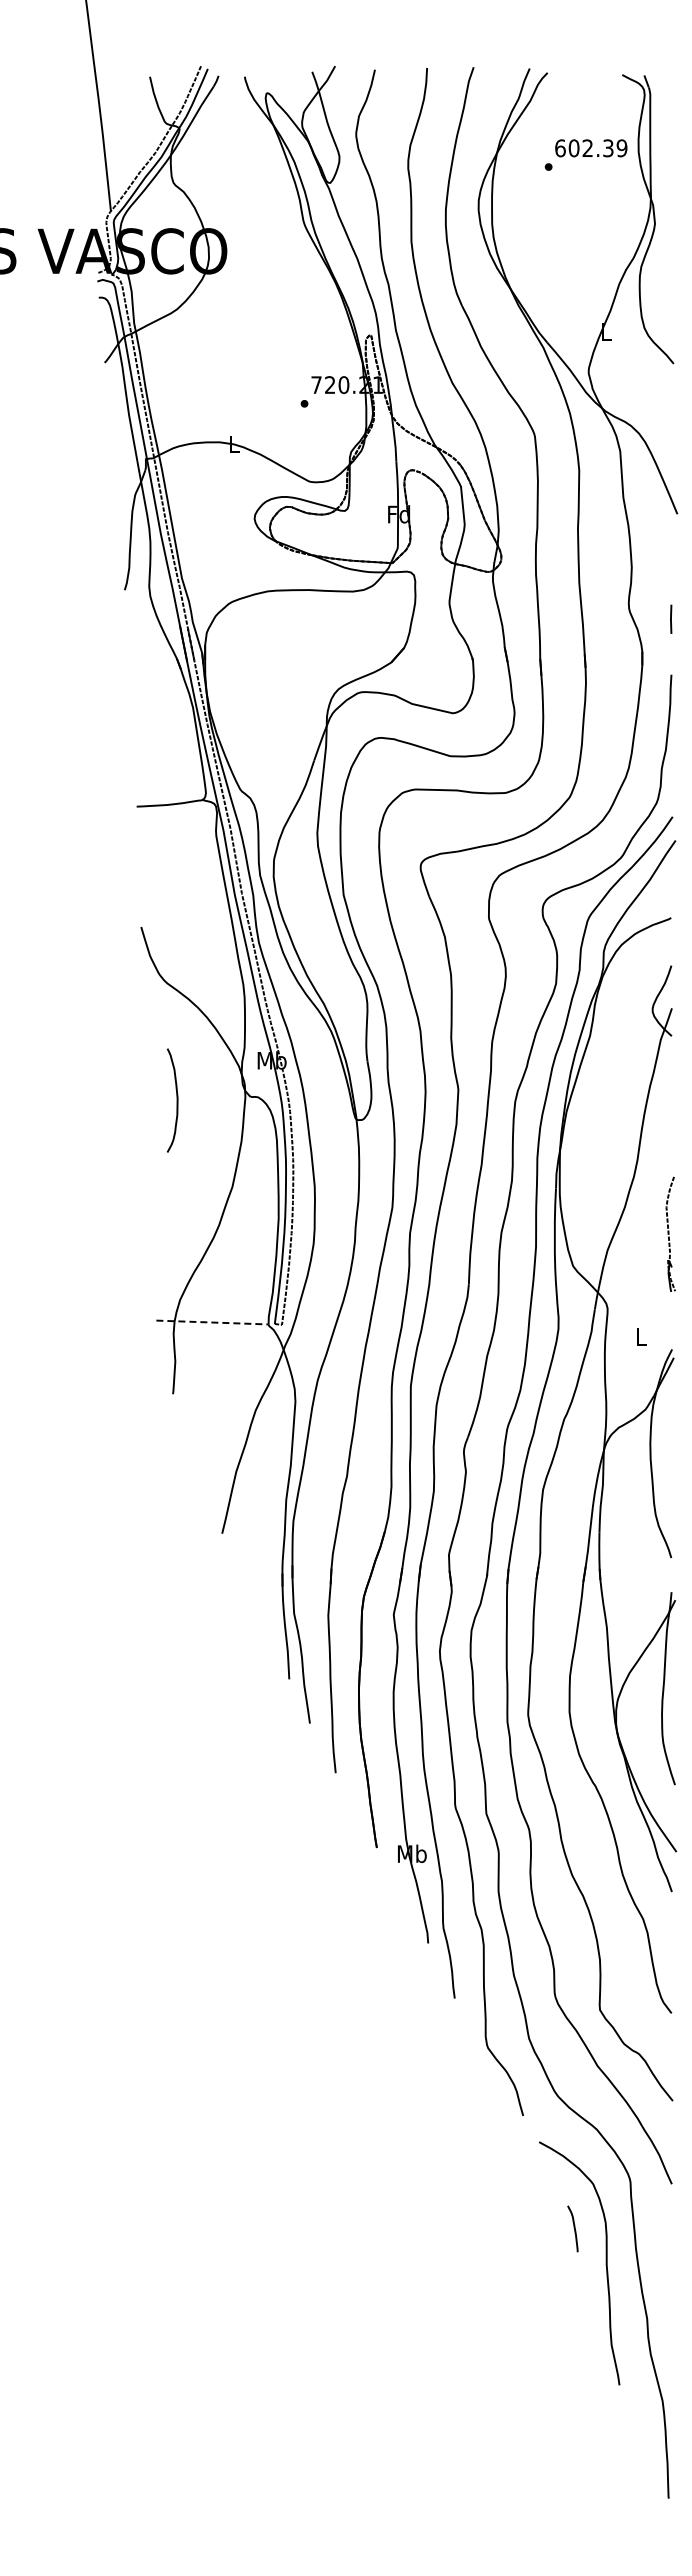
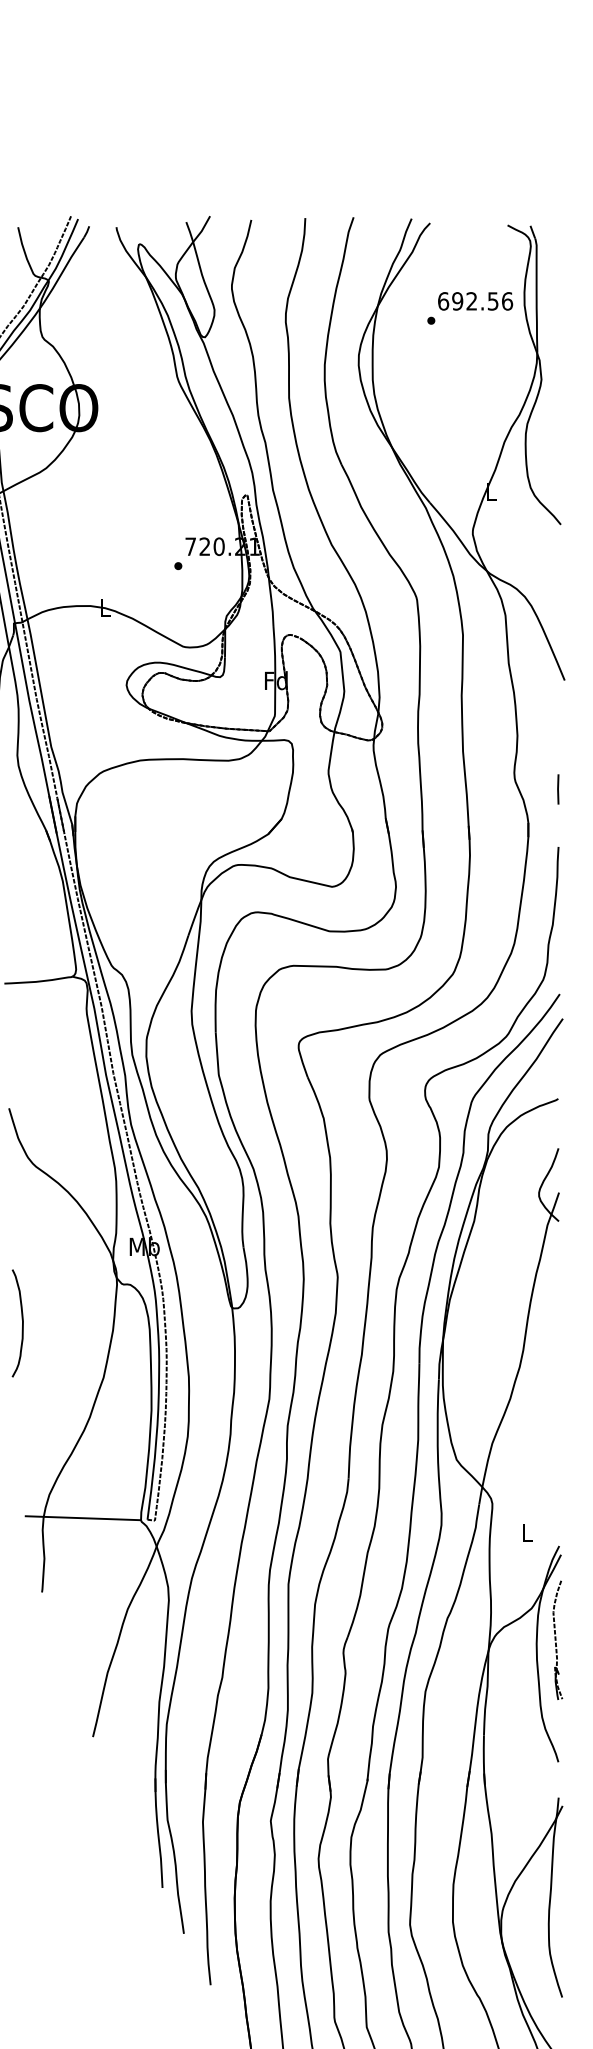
text: (597, 148) -> (481, 301), 602.39 -> 692.56
curve: (176, 1100) -> (21, 1323), moved
part: (670, 1233) -> (557, 1639), moved
line: (211, 1322) -> (81, 1518), dashed -> solid

